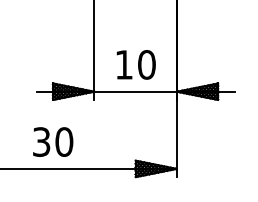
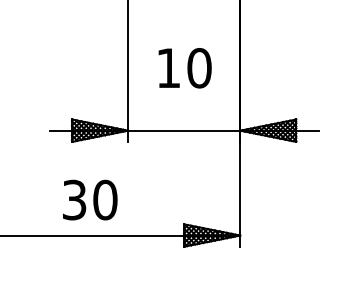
text: (135, 65) -> (184, 68), moved
text: (53, 141) -> (90, 199), moved

